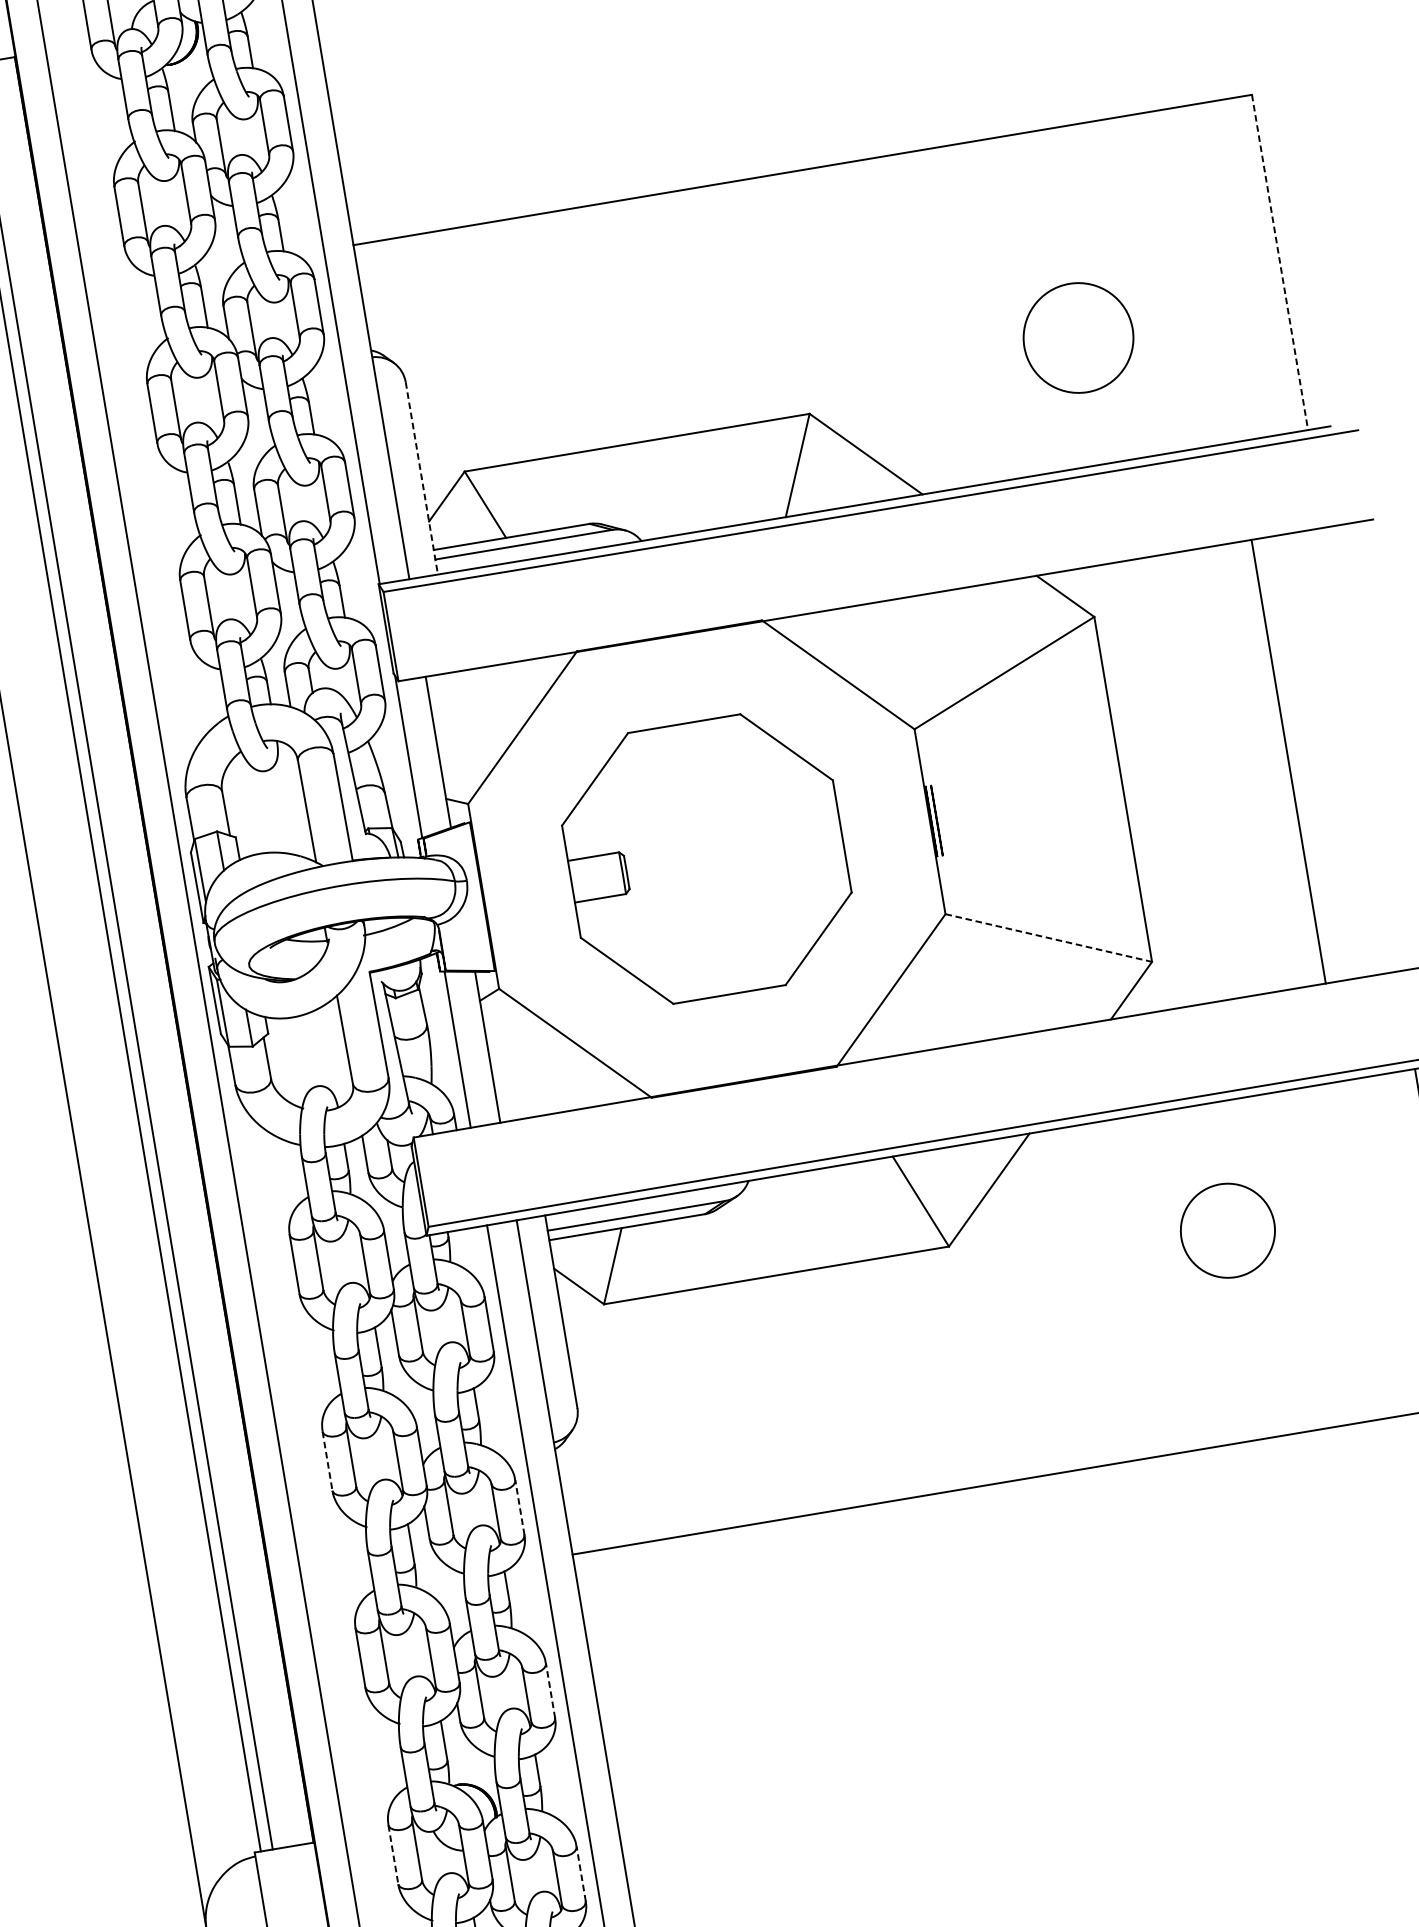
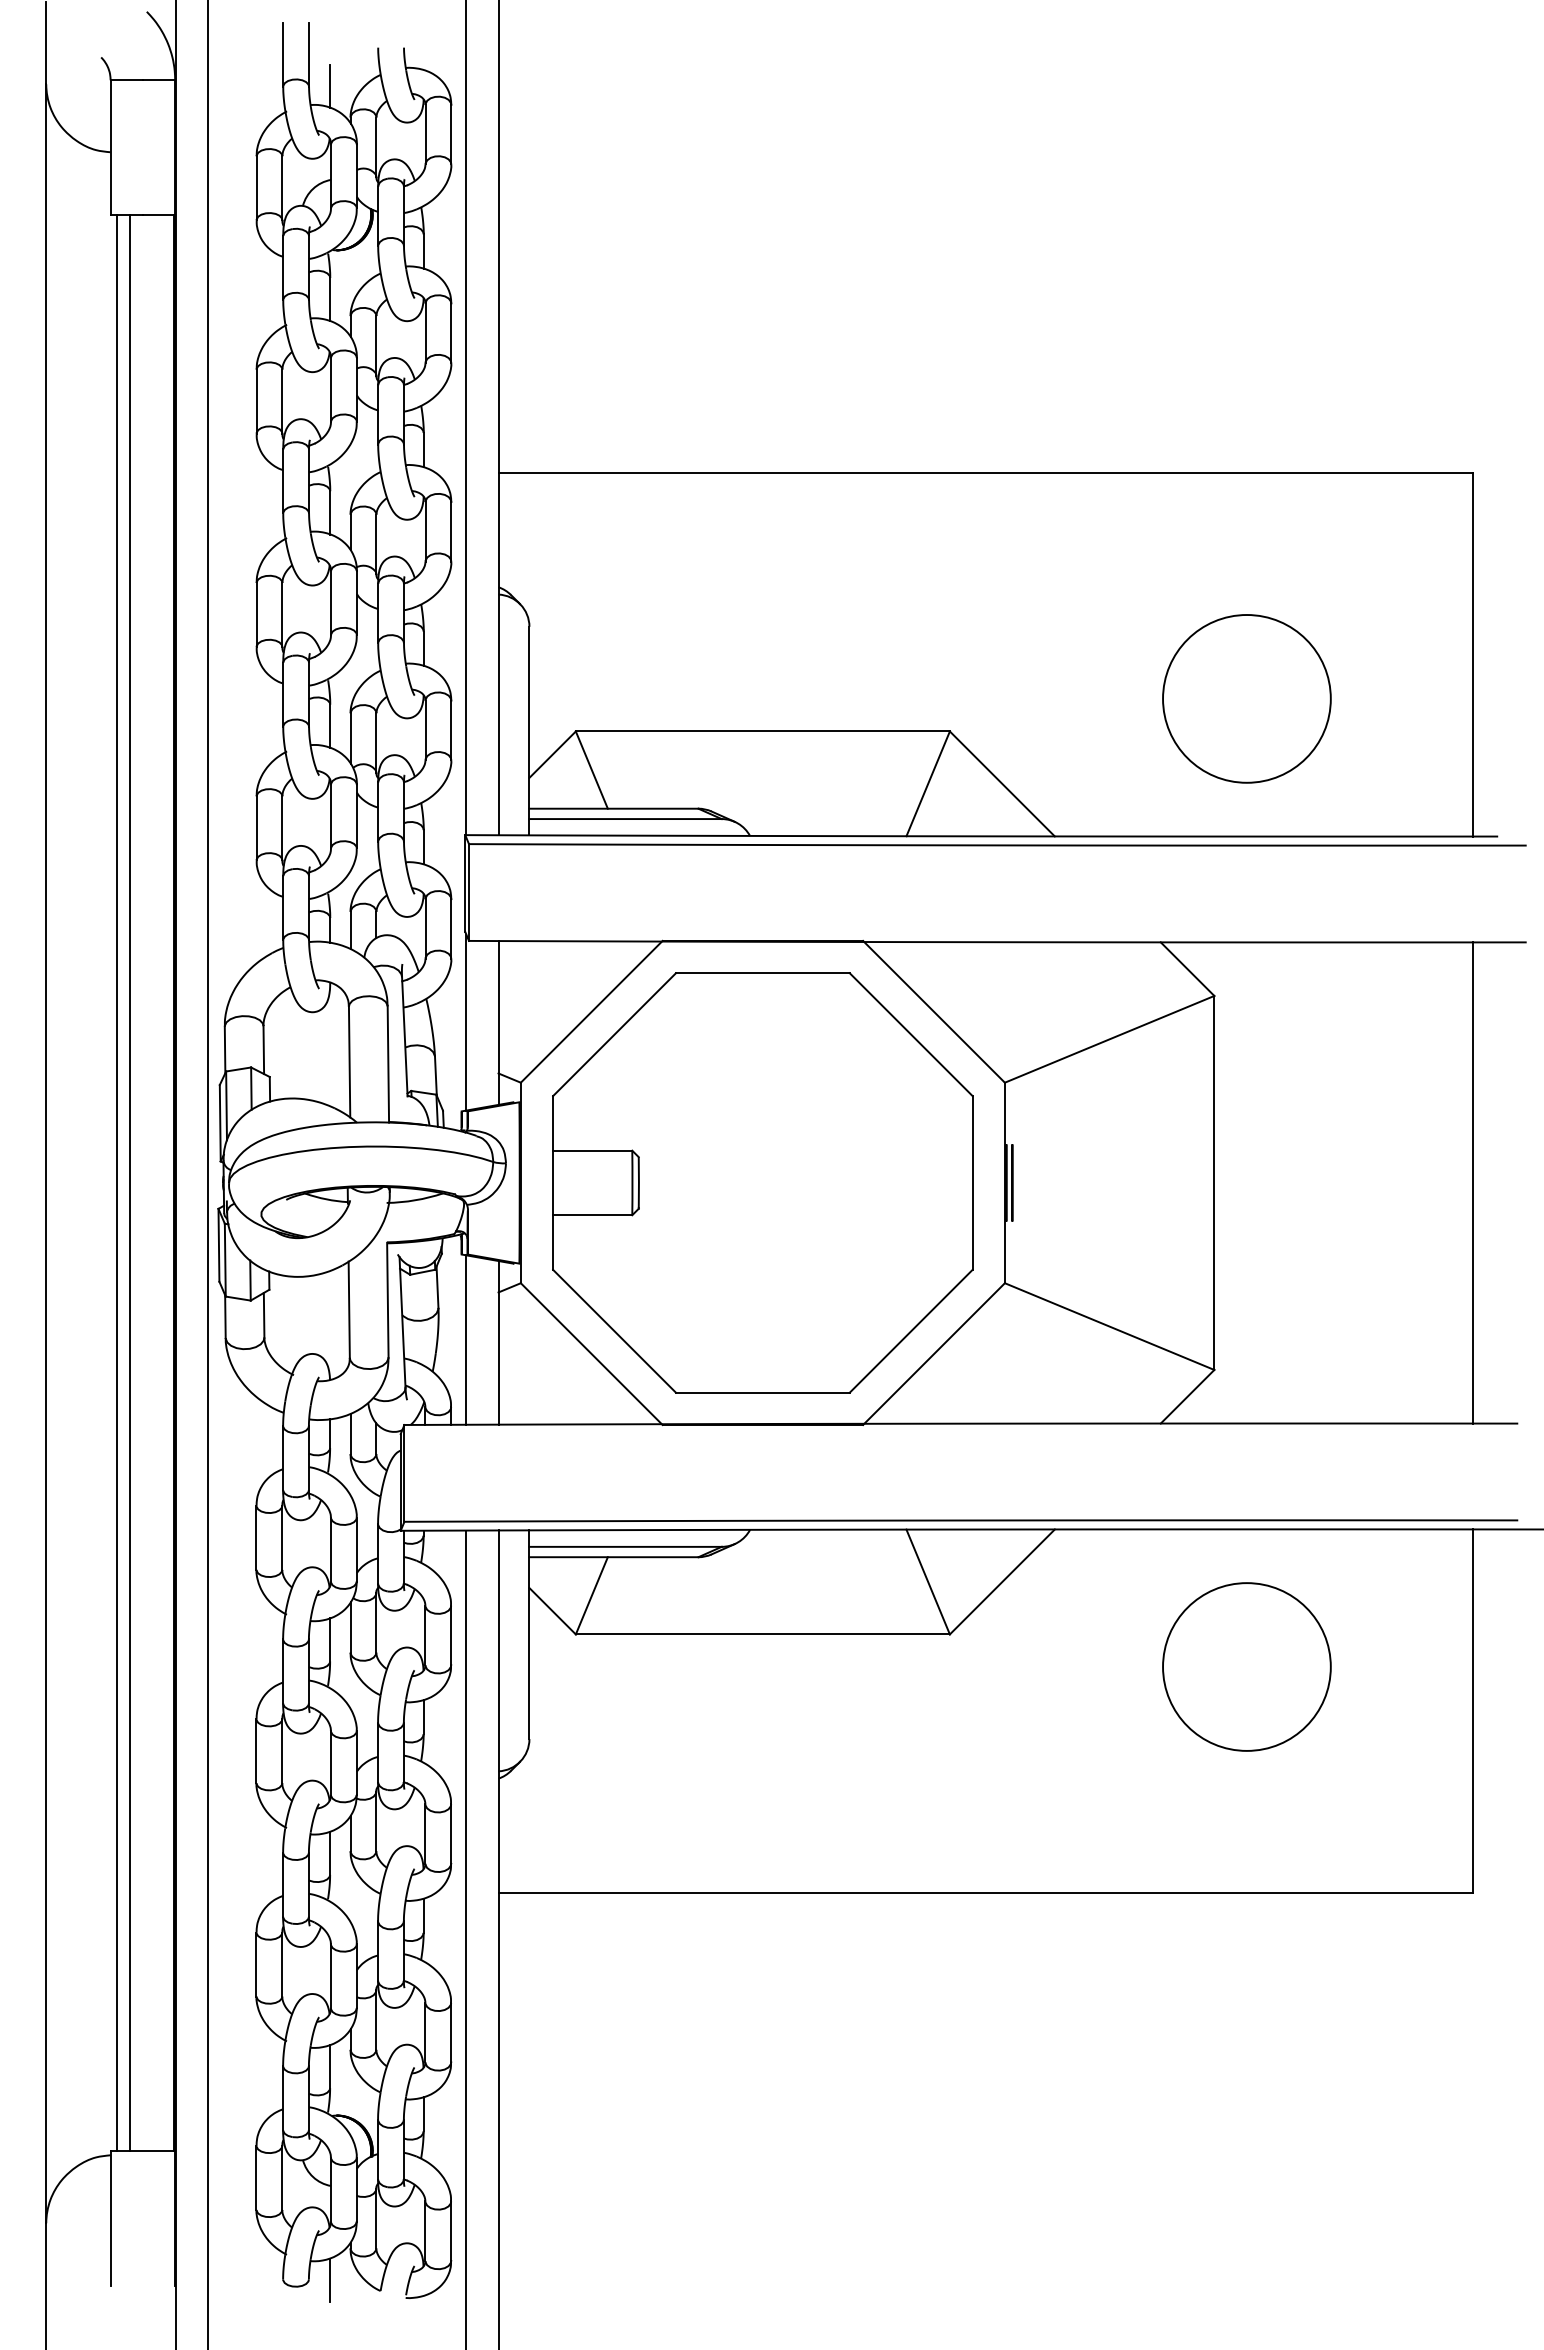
line: (1279, 262) -> (1472, 654), dashed -> solid
circle: (1078, 337) -> (1246, 698), size x1.43
line: (421, 478) -> (529, 731), dashed -> solid
line: (1288, 761) -> (1472, 1182), moved
part: (706, 858) -> (762, 1182), size x1.43
line: (1049, 937) -> (1110, 1326), dashed -> solid
circle: (1227, 1230) -> (1246, 1666), size x1.67
line: (327, 1461) -> (256, 1751), dashed -> solid
line: (520, 1507) -> (451, 1834), dashed -> solid
line: (550, 1690) -> (451, 2032), dashed -> solid
line: (393, 1855) -> (256, 2178), dashed -> solid
line: (581, 1874) -> (451, 2231), dashed -> solid

